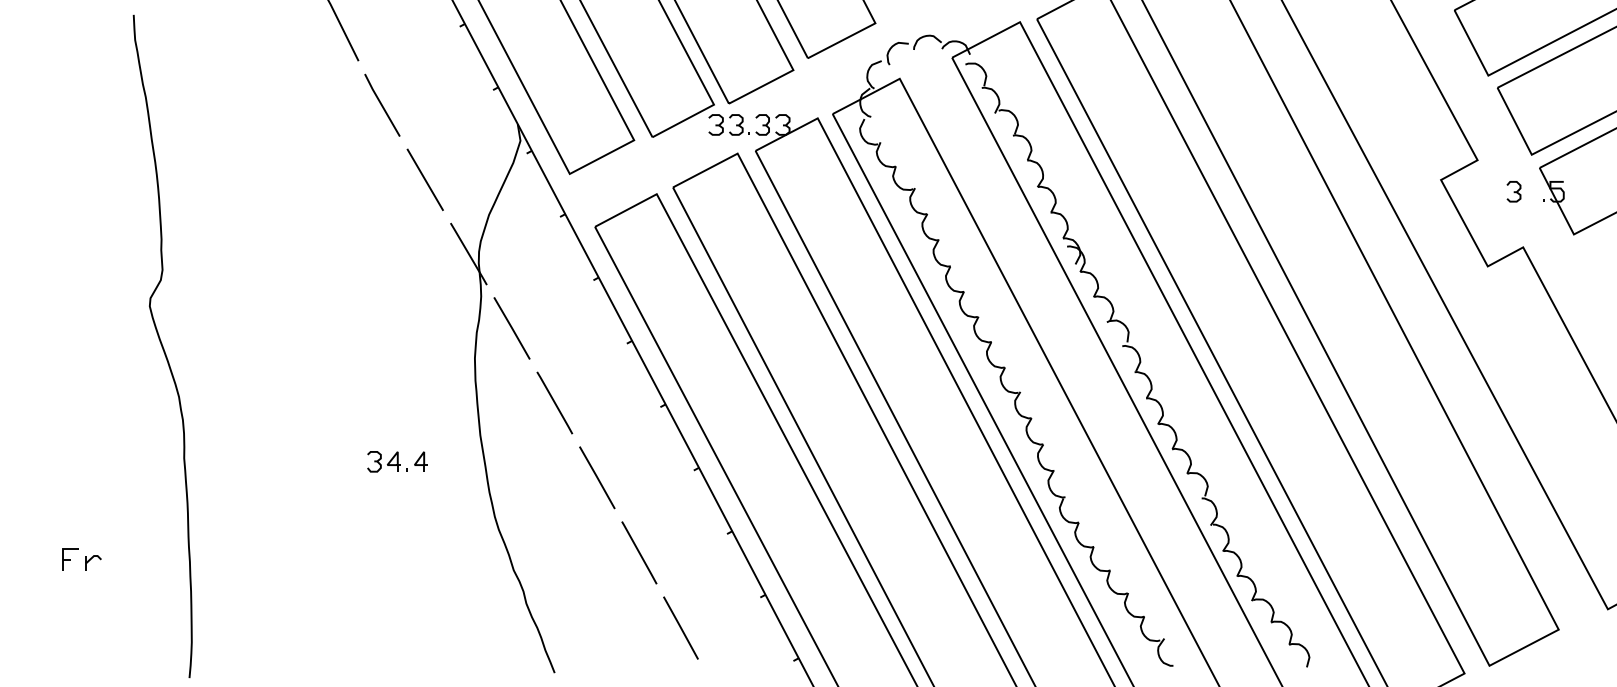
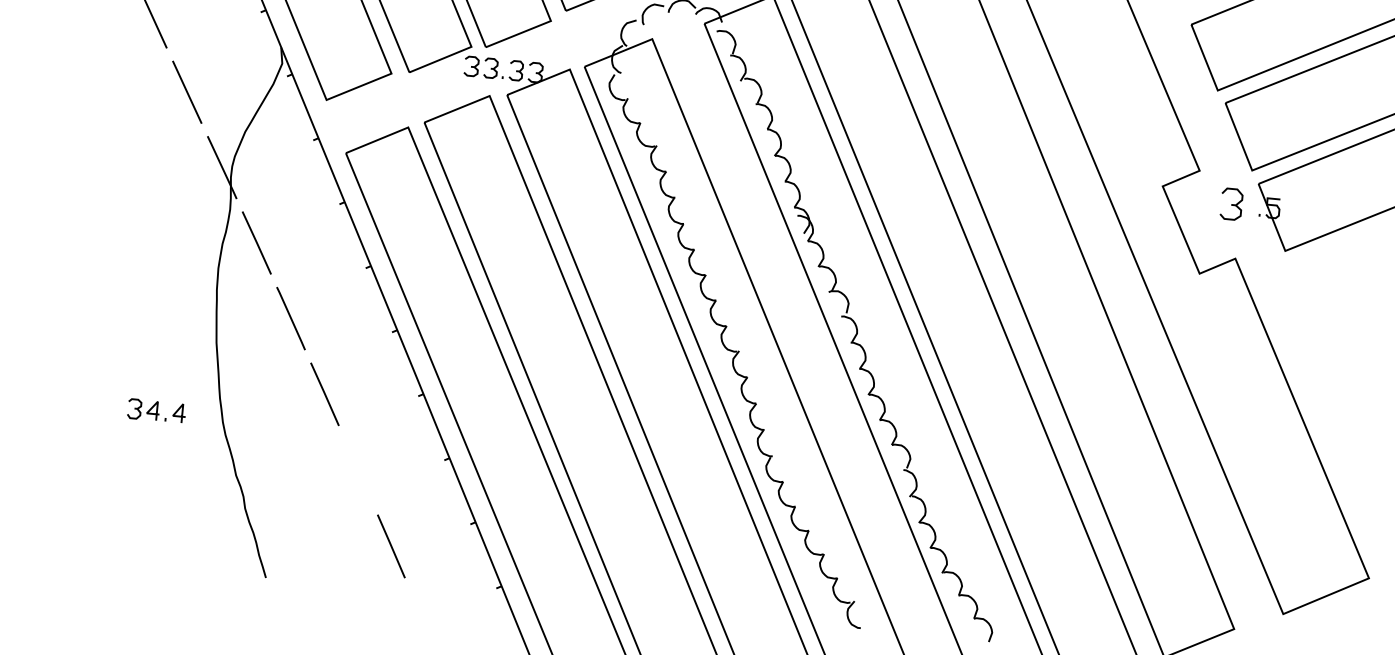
part: (1513, 191) -> (1231, 204), size x1.6
part: (397, 461) -> (156, 410), moved
line: (639, 552) -> (358, 469), removed

